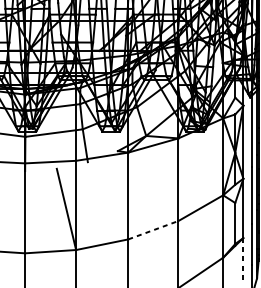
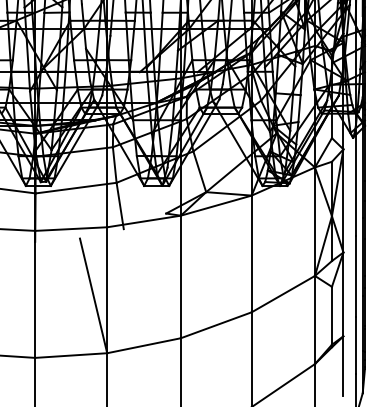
line: (153, 230) -> (216, 325), dashed -> solid
line: (243, 259) -> (343, 366), dashed -> solid

